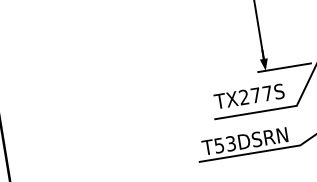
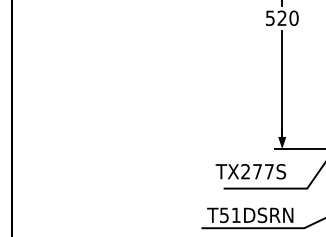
text: (248, 96) -> (250, 171), moved
text: (230, 143) -> (235, 215), T53DSRN -> T51DSRN

